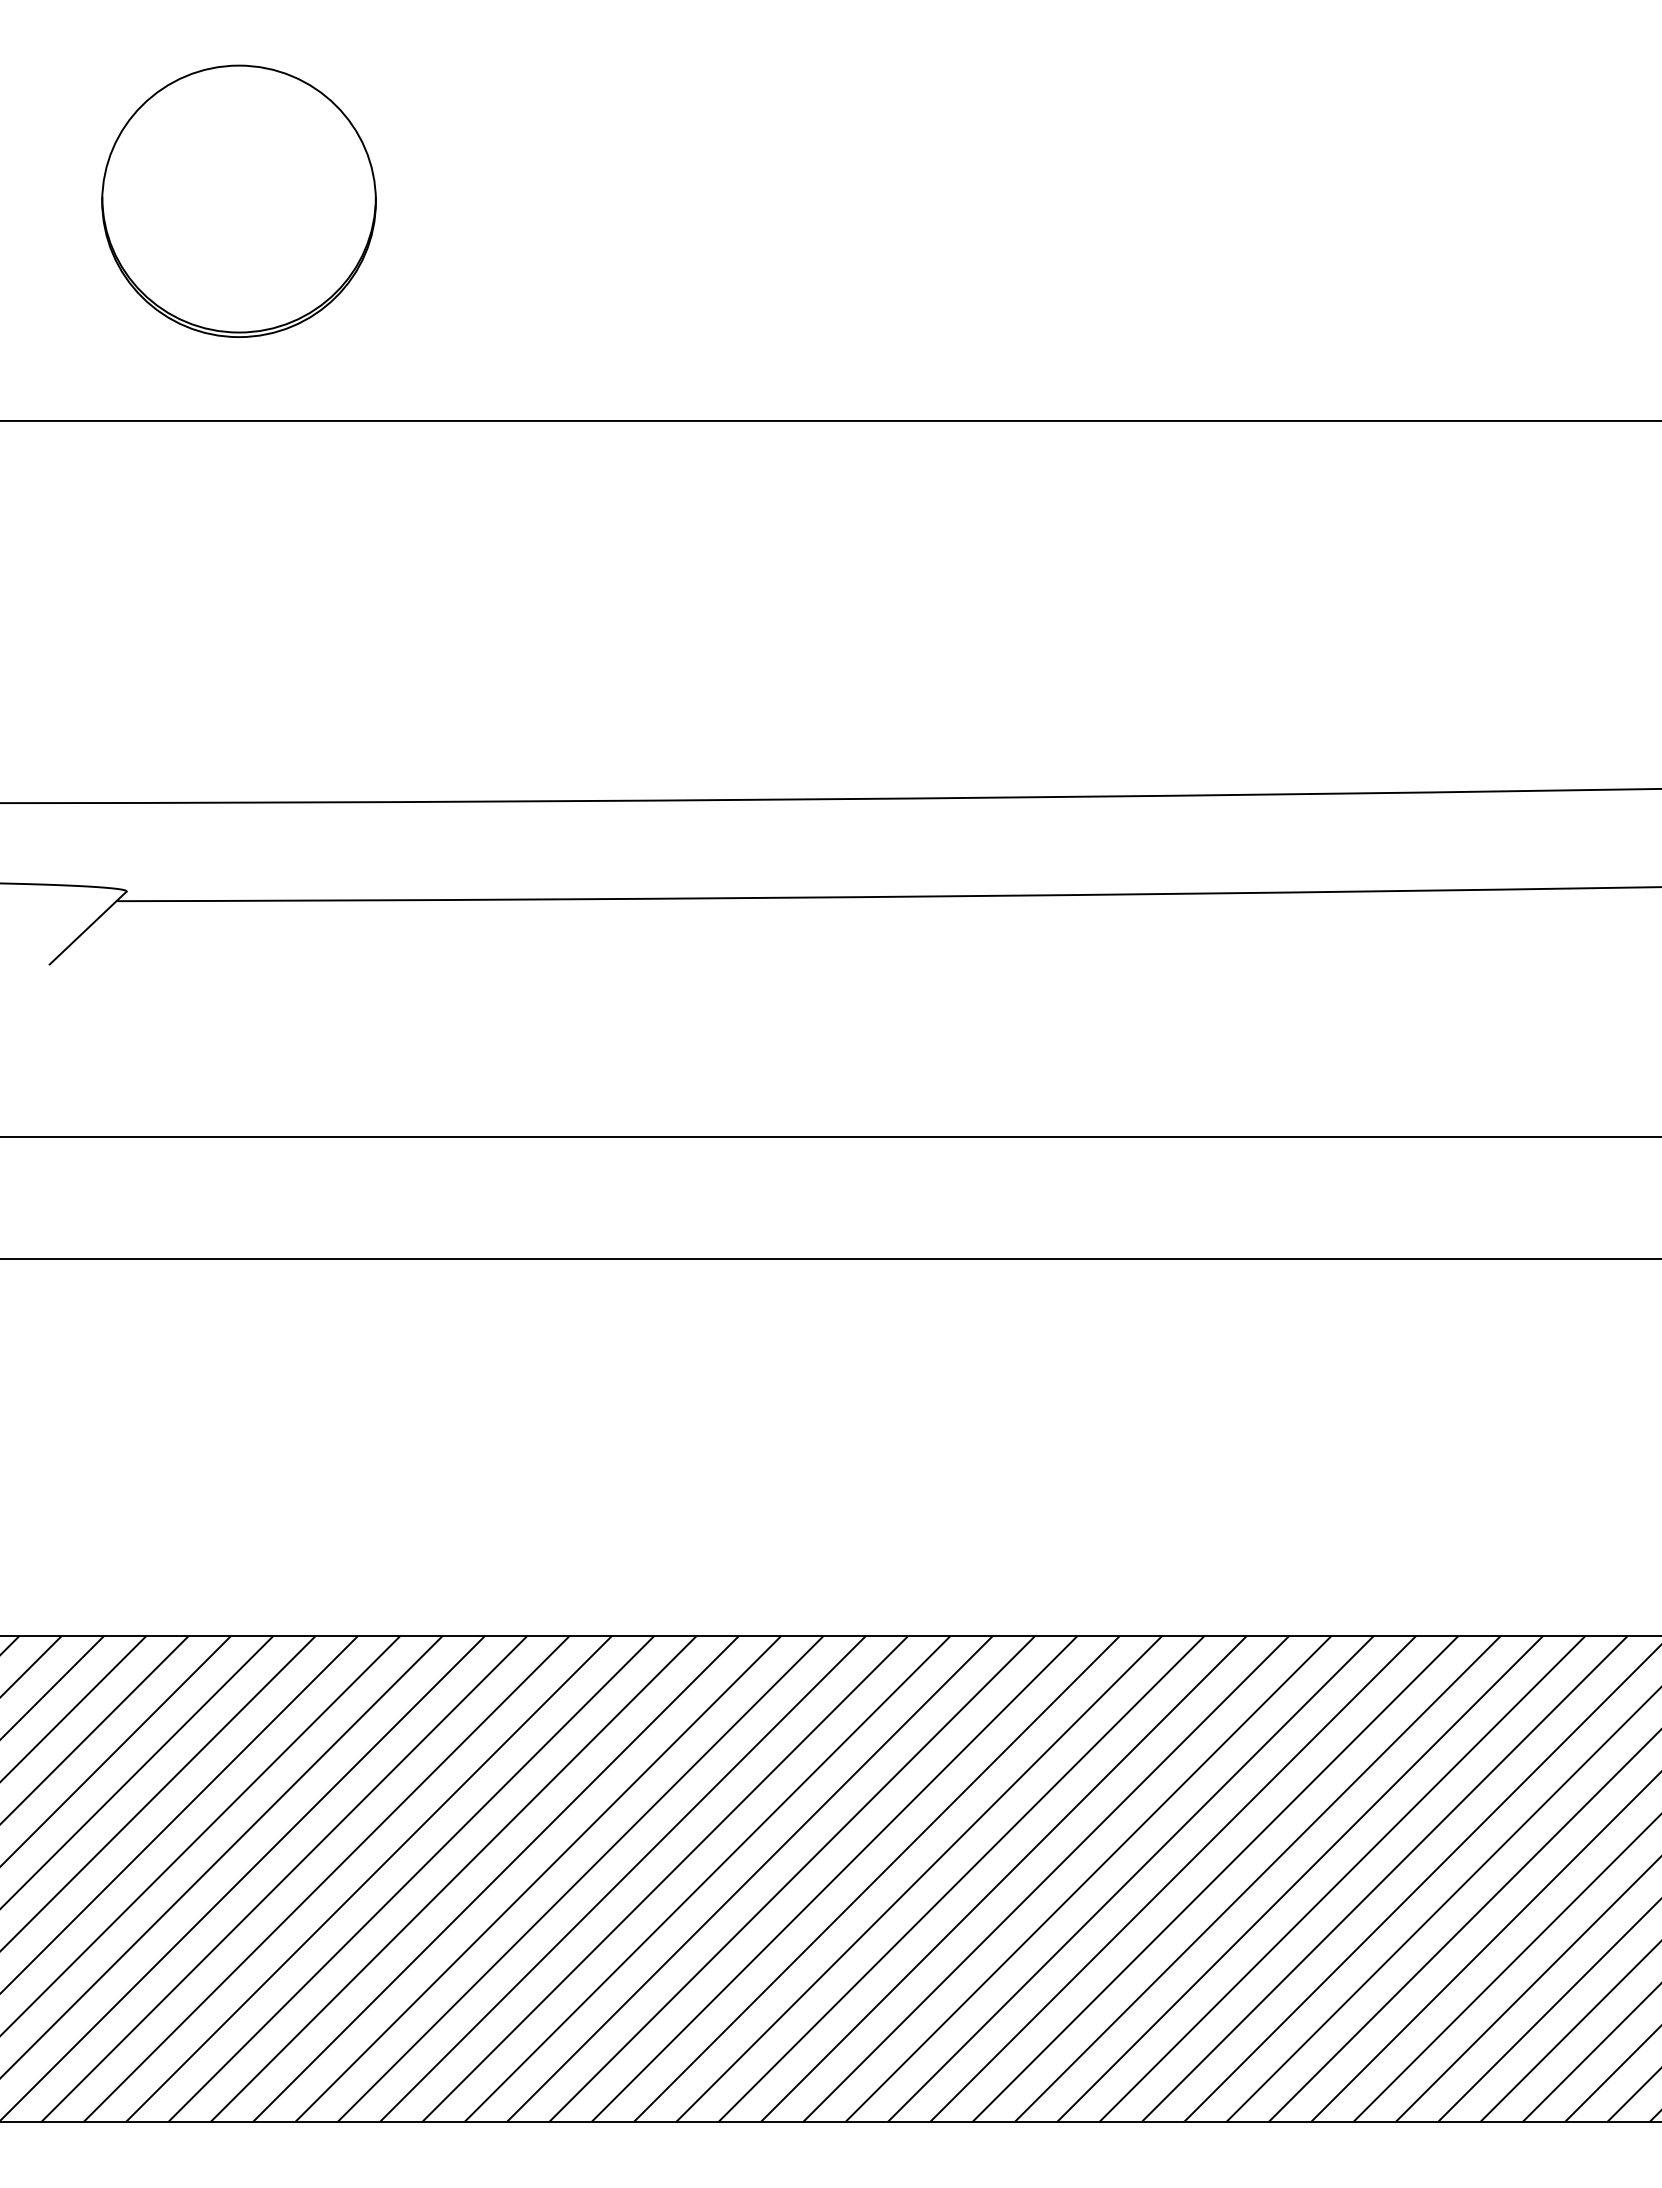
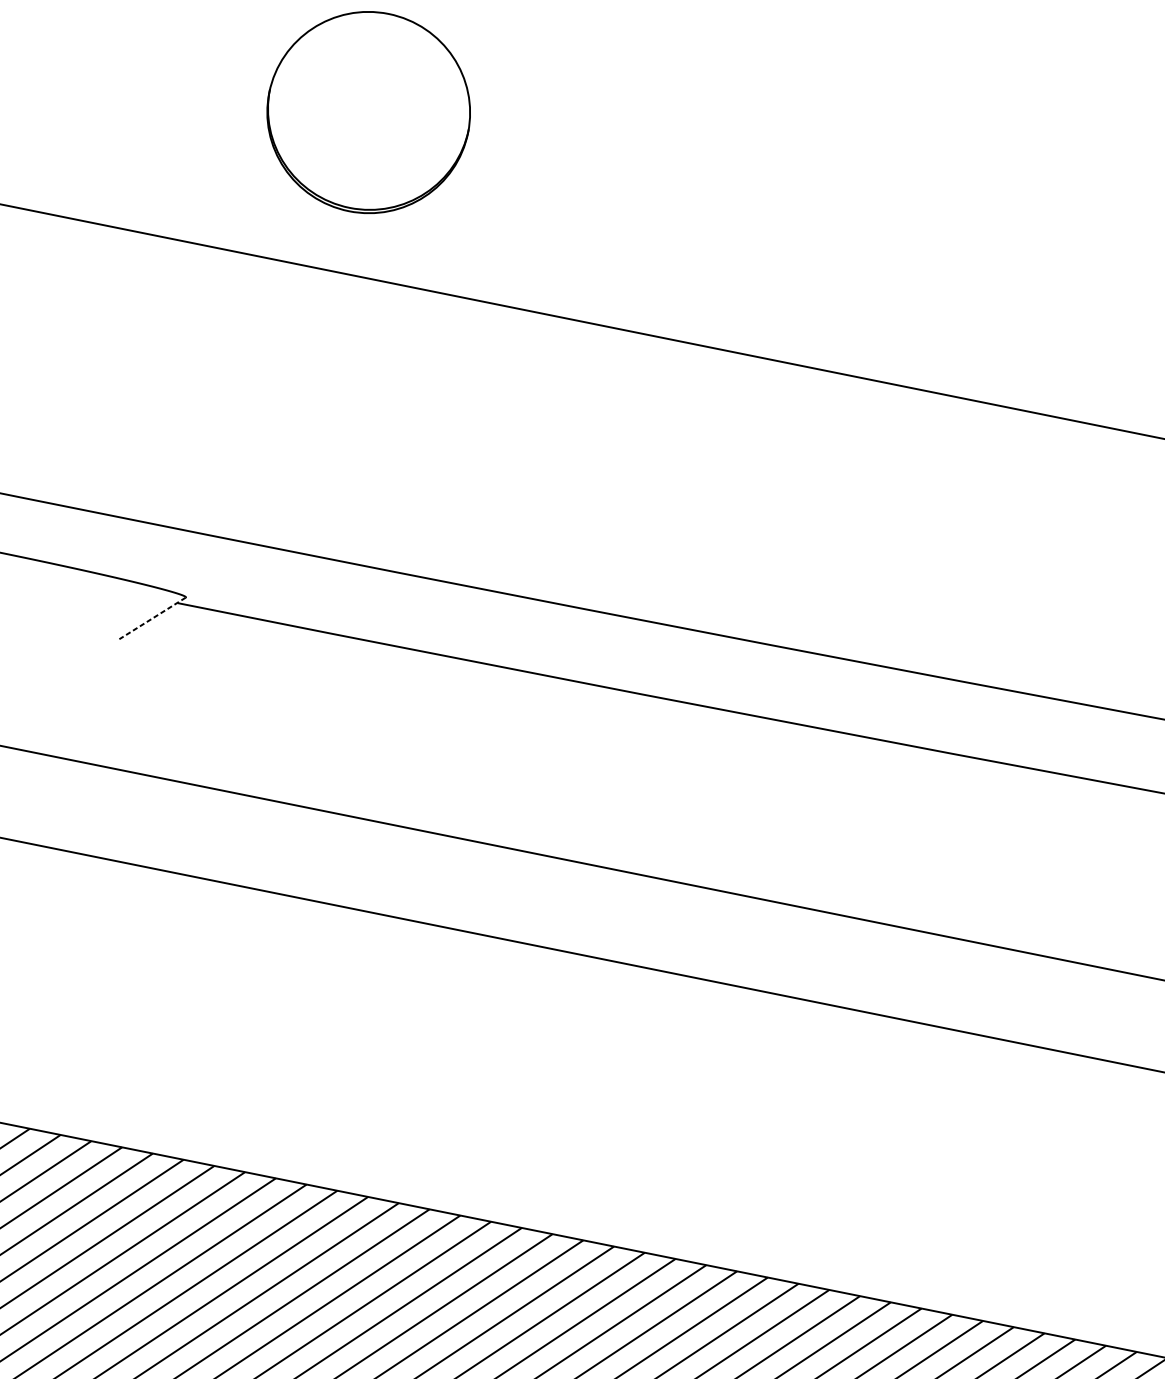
line: (88, 928) -> (152, 618), solid -> dashed

